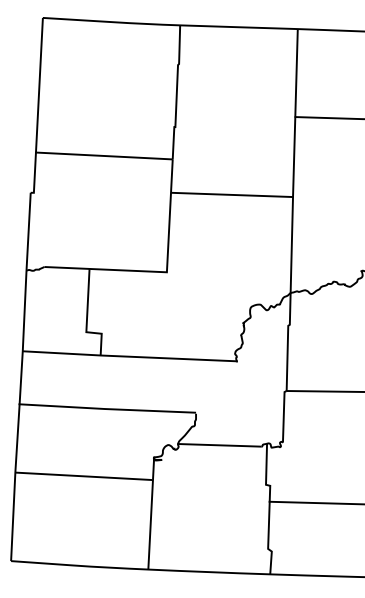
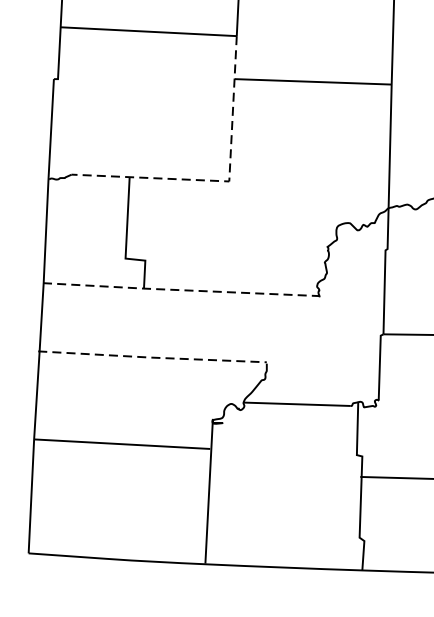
line: (162, 272) -> (223, 181), solid -> dashed
line: (129, 356) -> (181, 289), solid -> dashed
line: (106, 409) -> (151, 358), solid -> dashed

